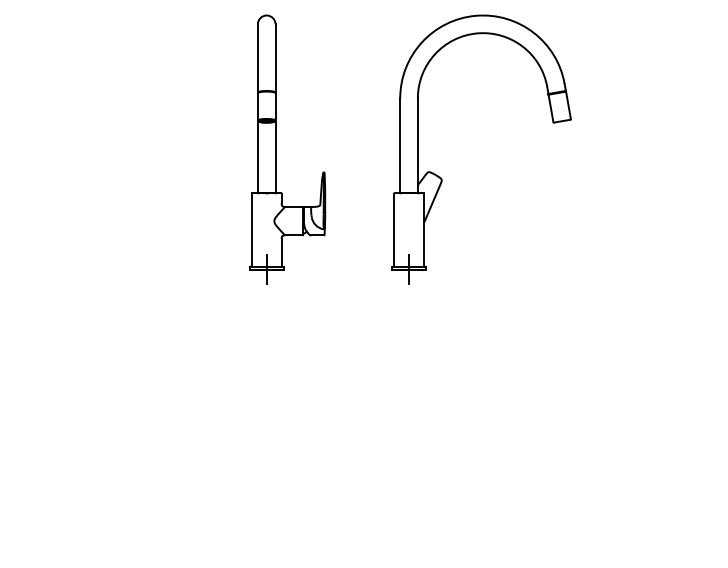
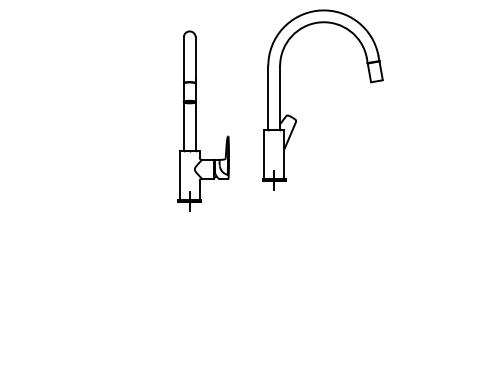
part: (276, 148) -> (196, 120), moved

